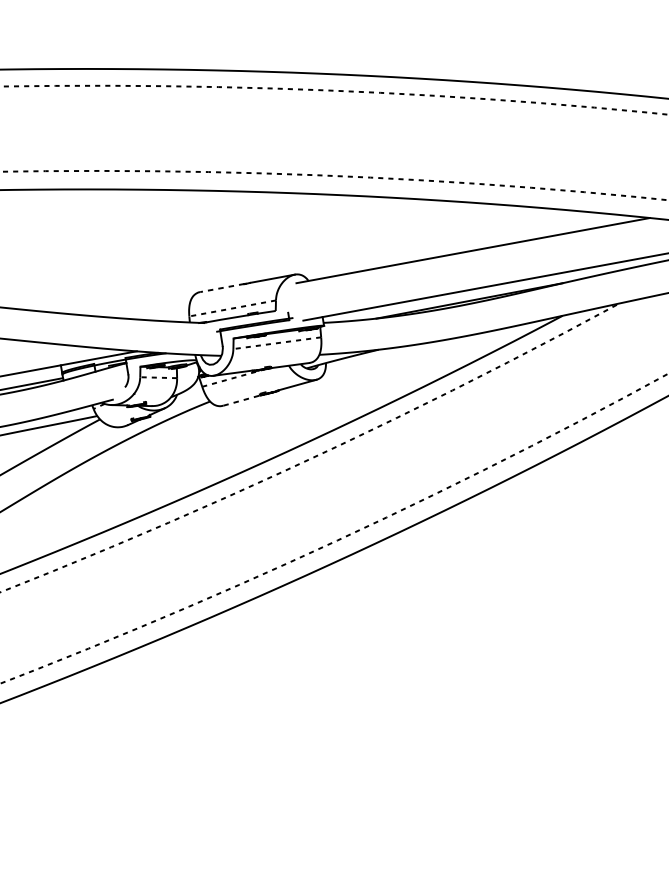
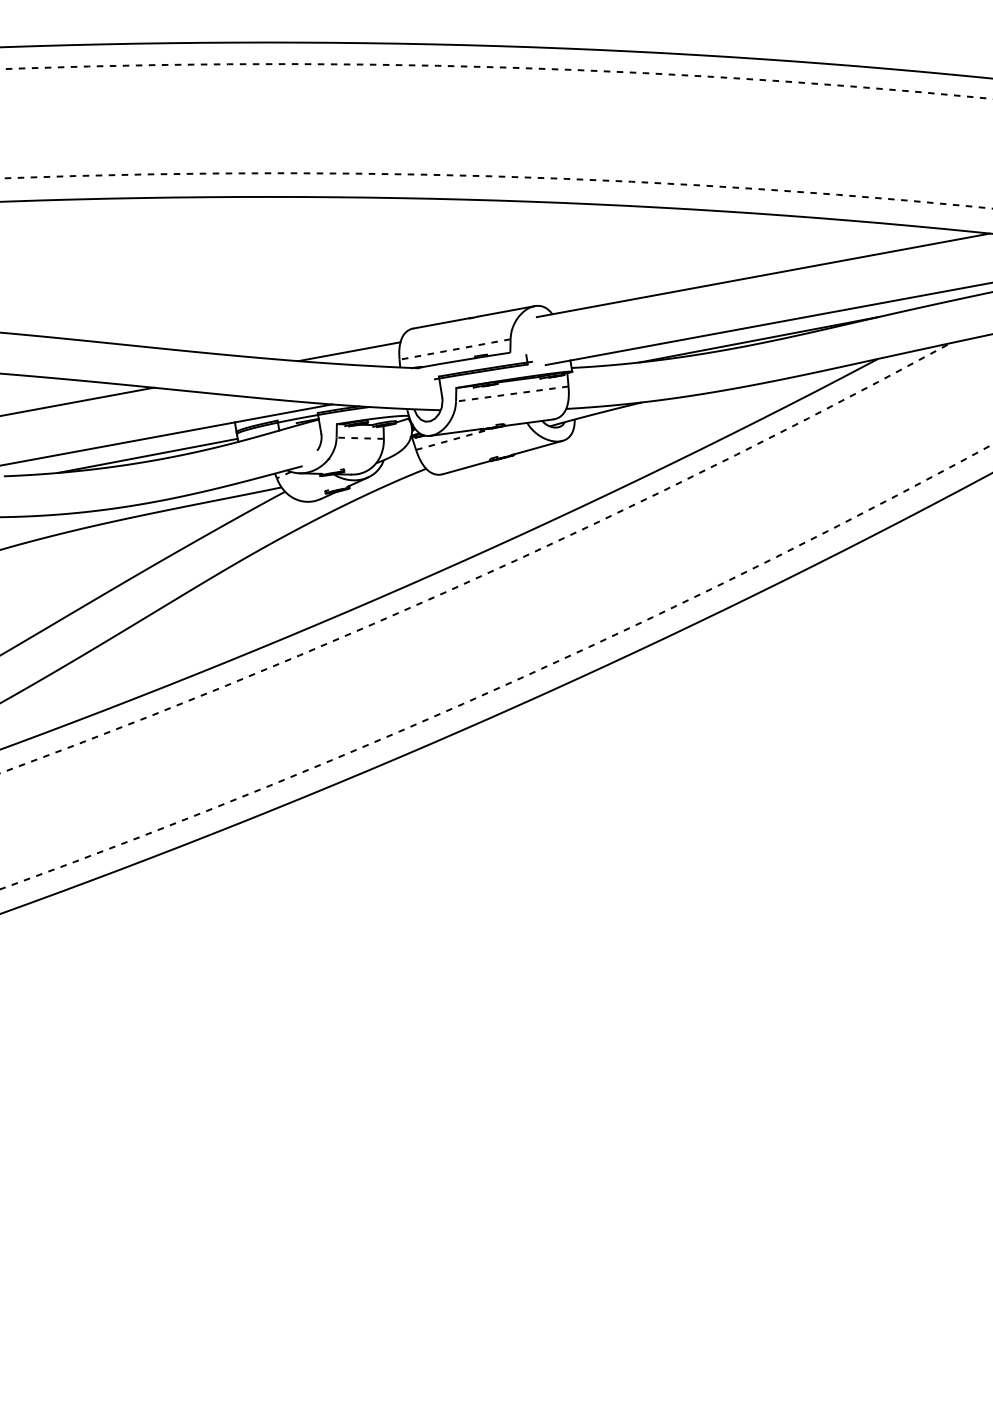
line: (222, 288) -> (441, 323), dashed -> solid
line: (150, 310) -> (349, 351), added
line: (242, 400) -> (467, 467), dashed -> solid

